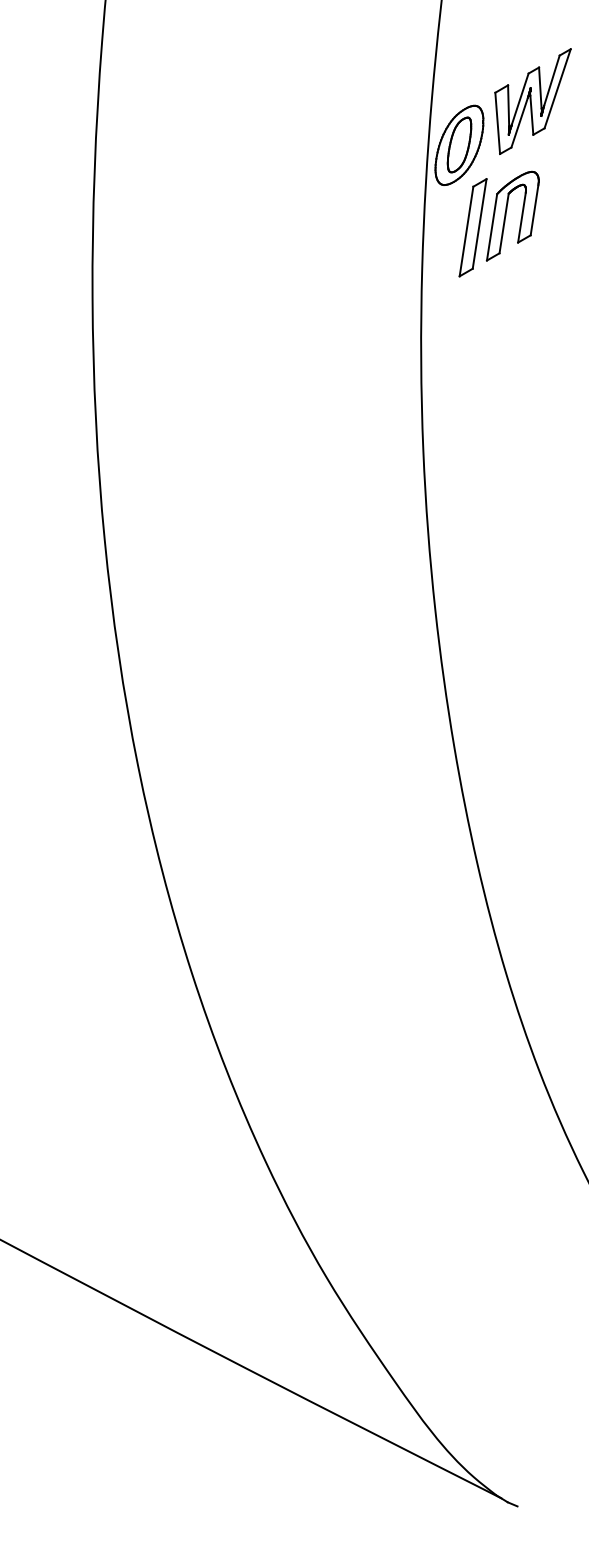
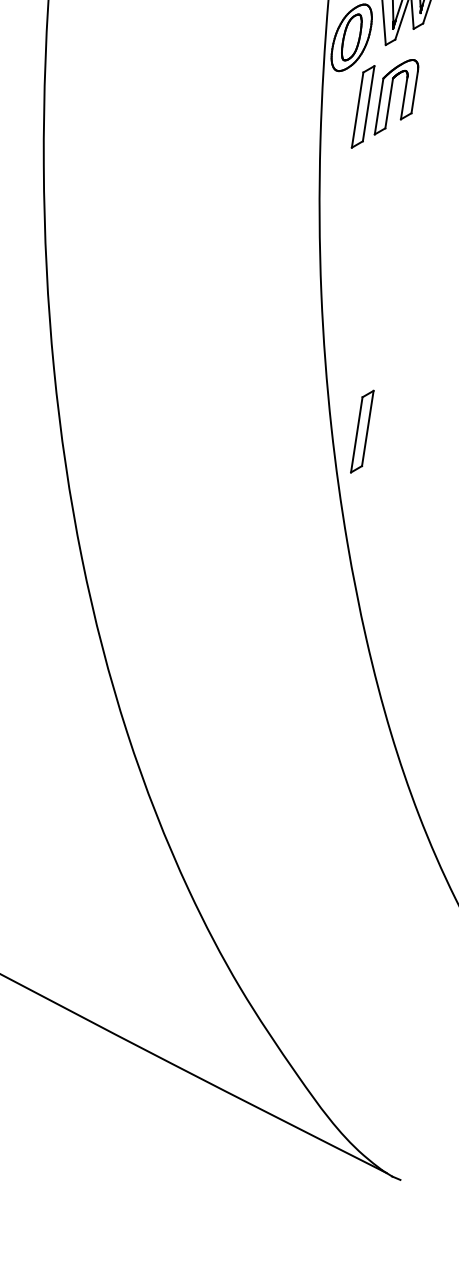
part: (471, 614) -> (361, 431), added

